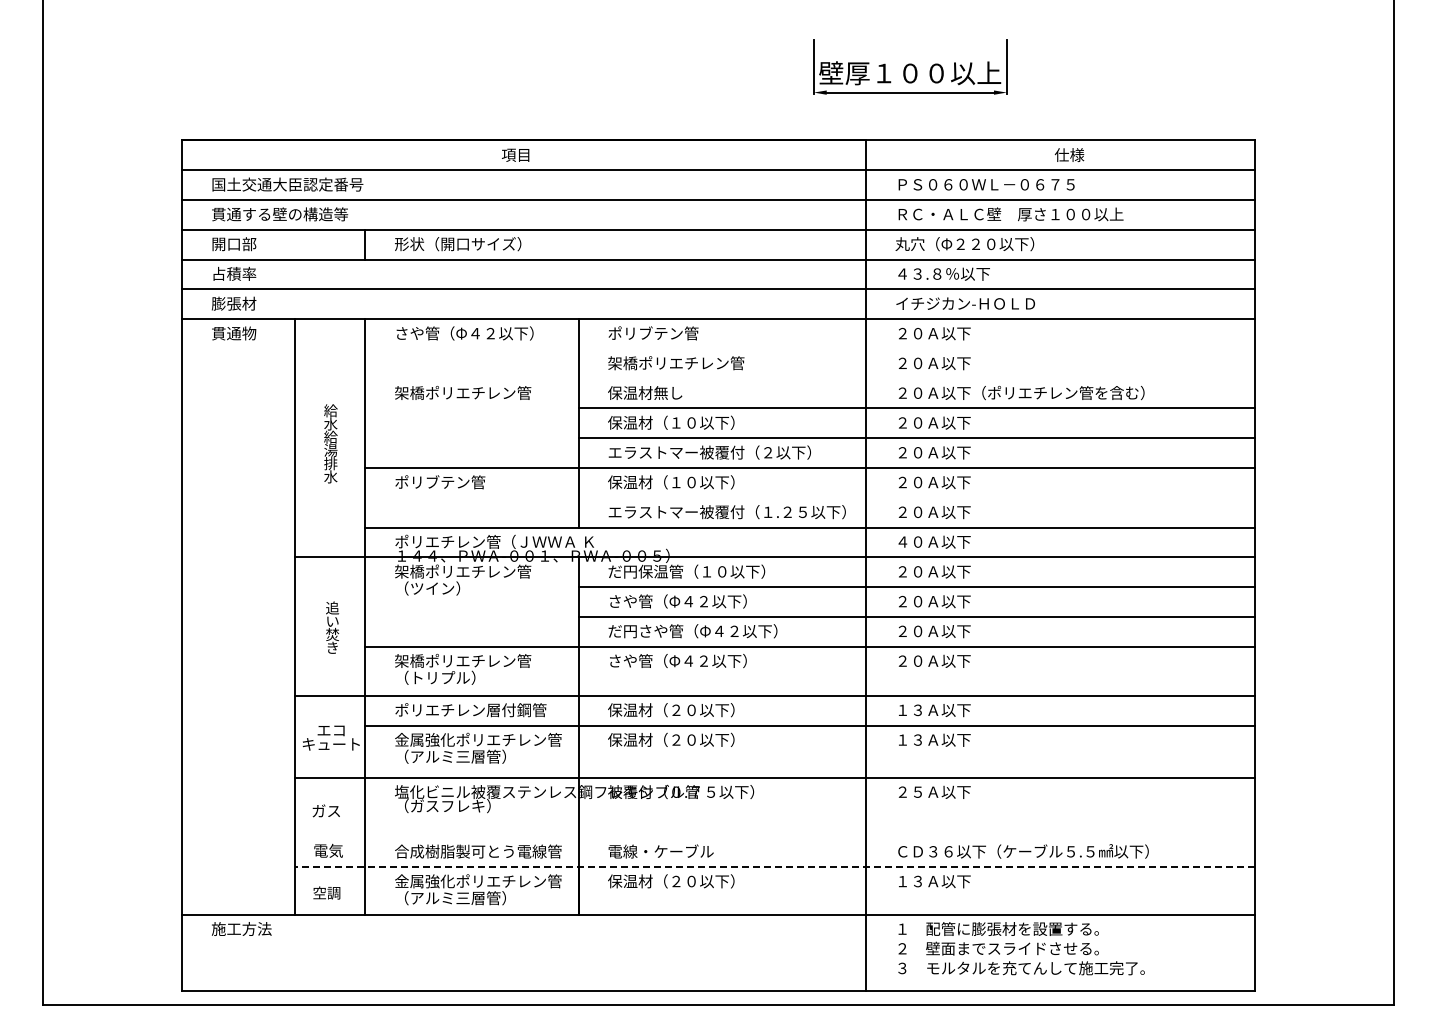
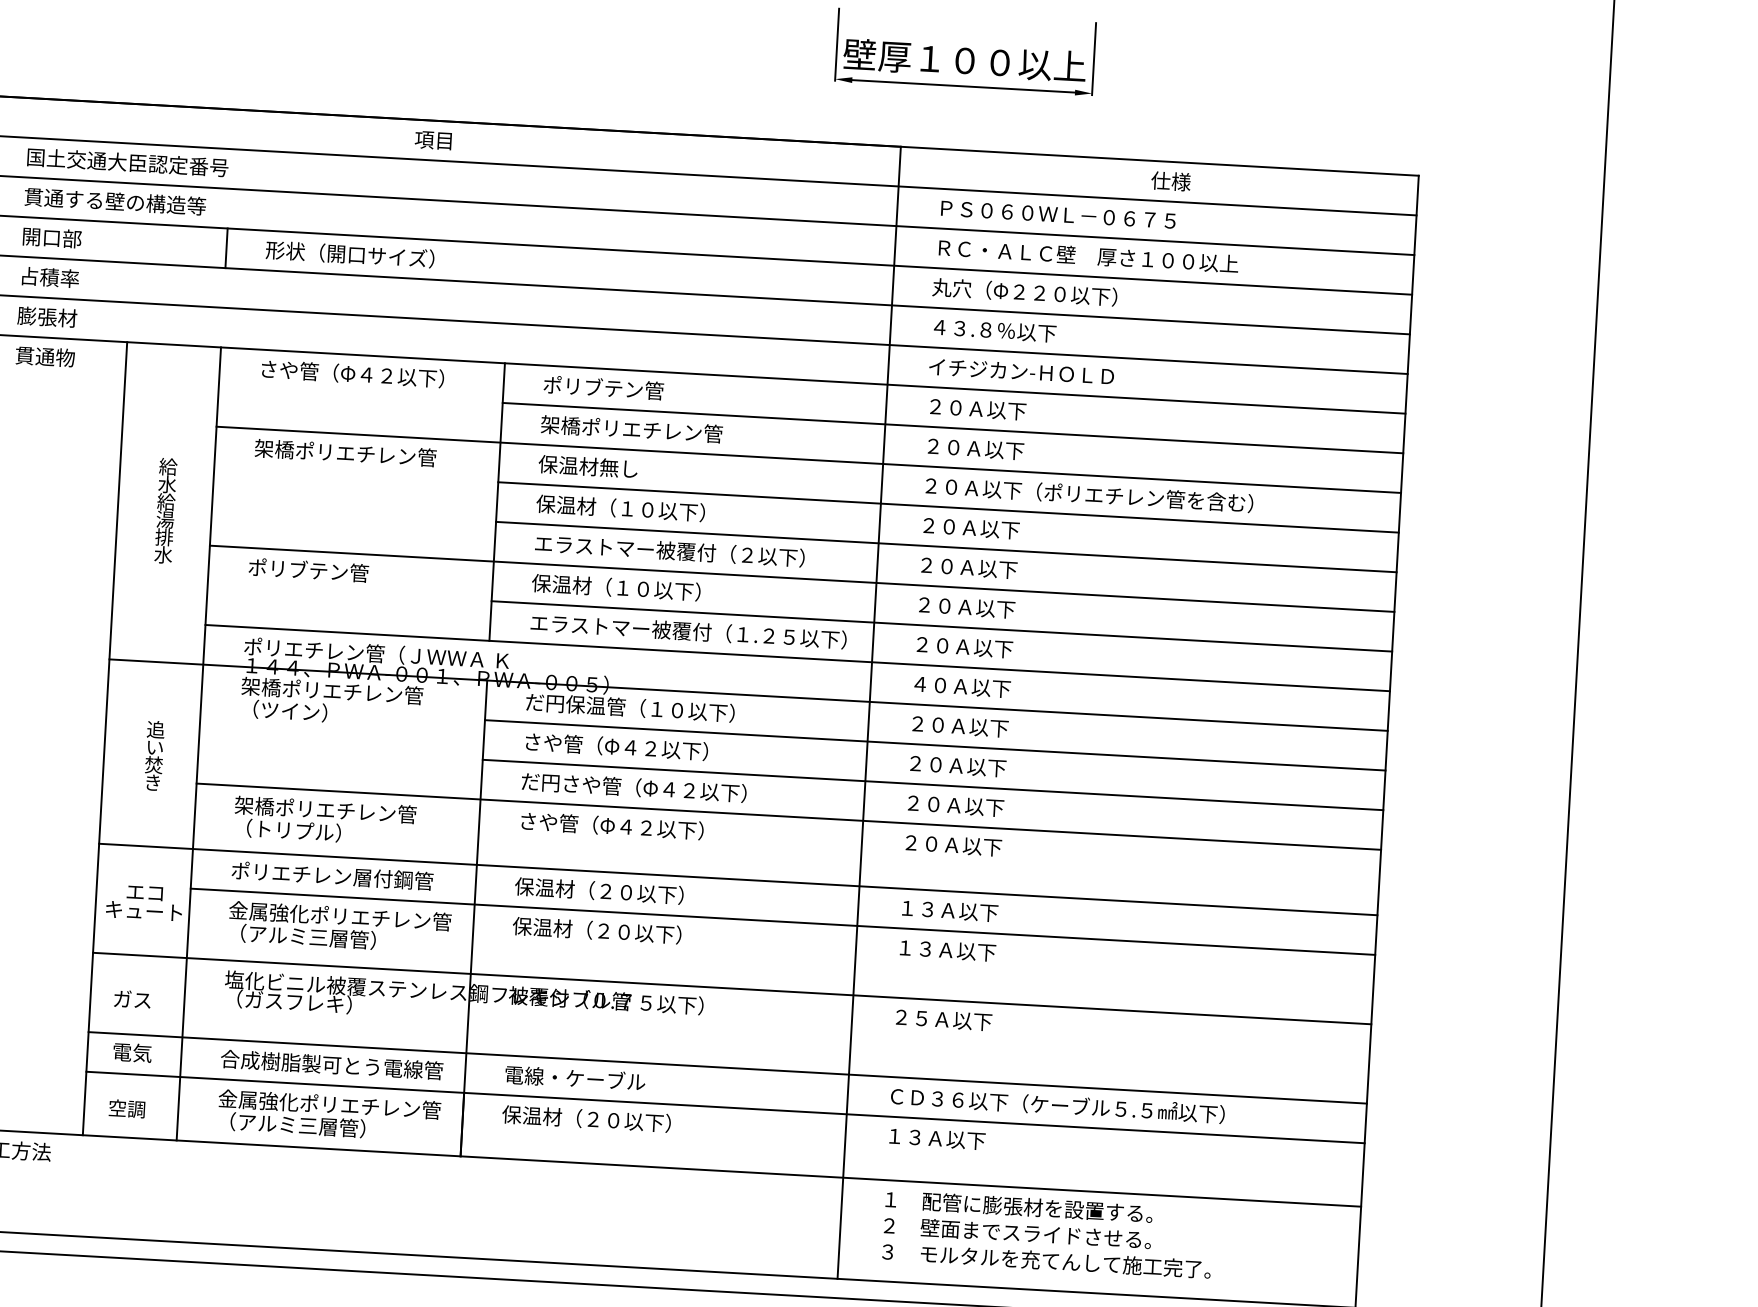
line: (916, 348) -> (952, 427), added
line: (809, 378) -> (808, 459), added
line: (916, 497) -> (941, 625), added
line: (774, 837) -> (727, 1068), added
line: (774, 867) -> (725, 1108), dashed -> solid

